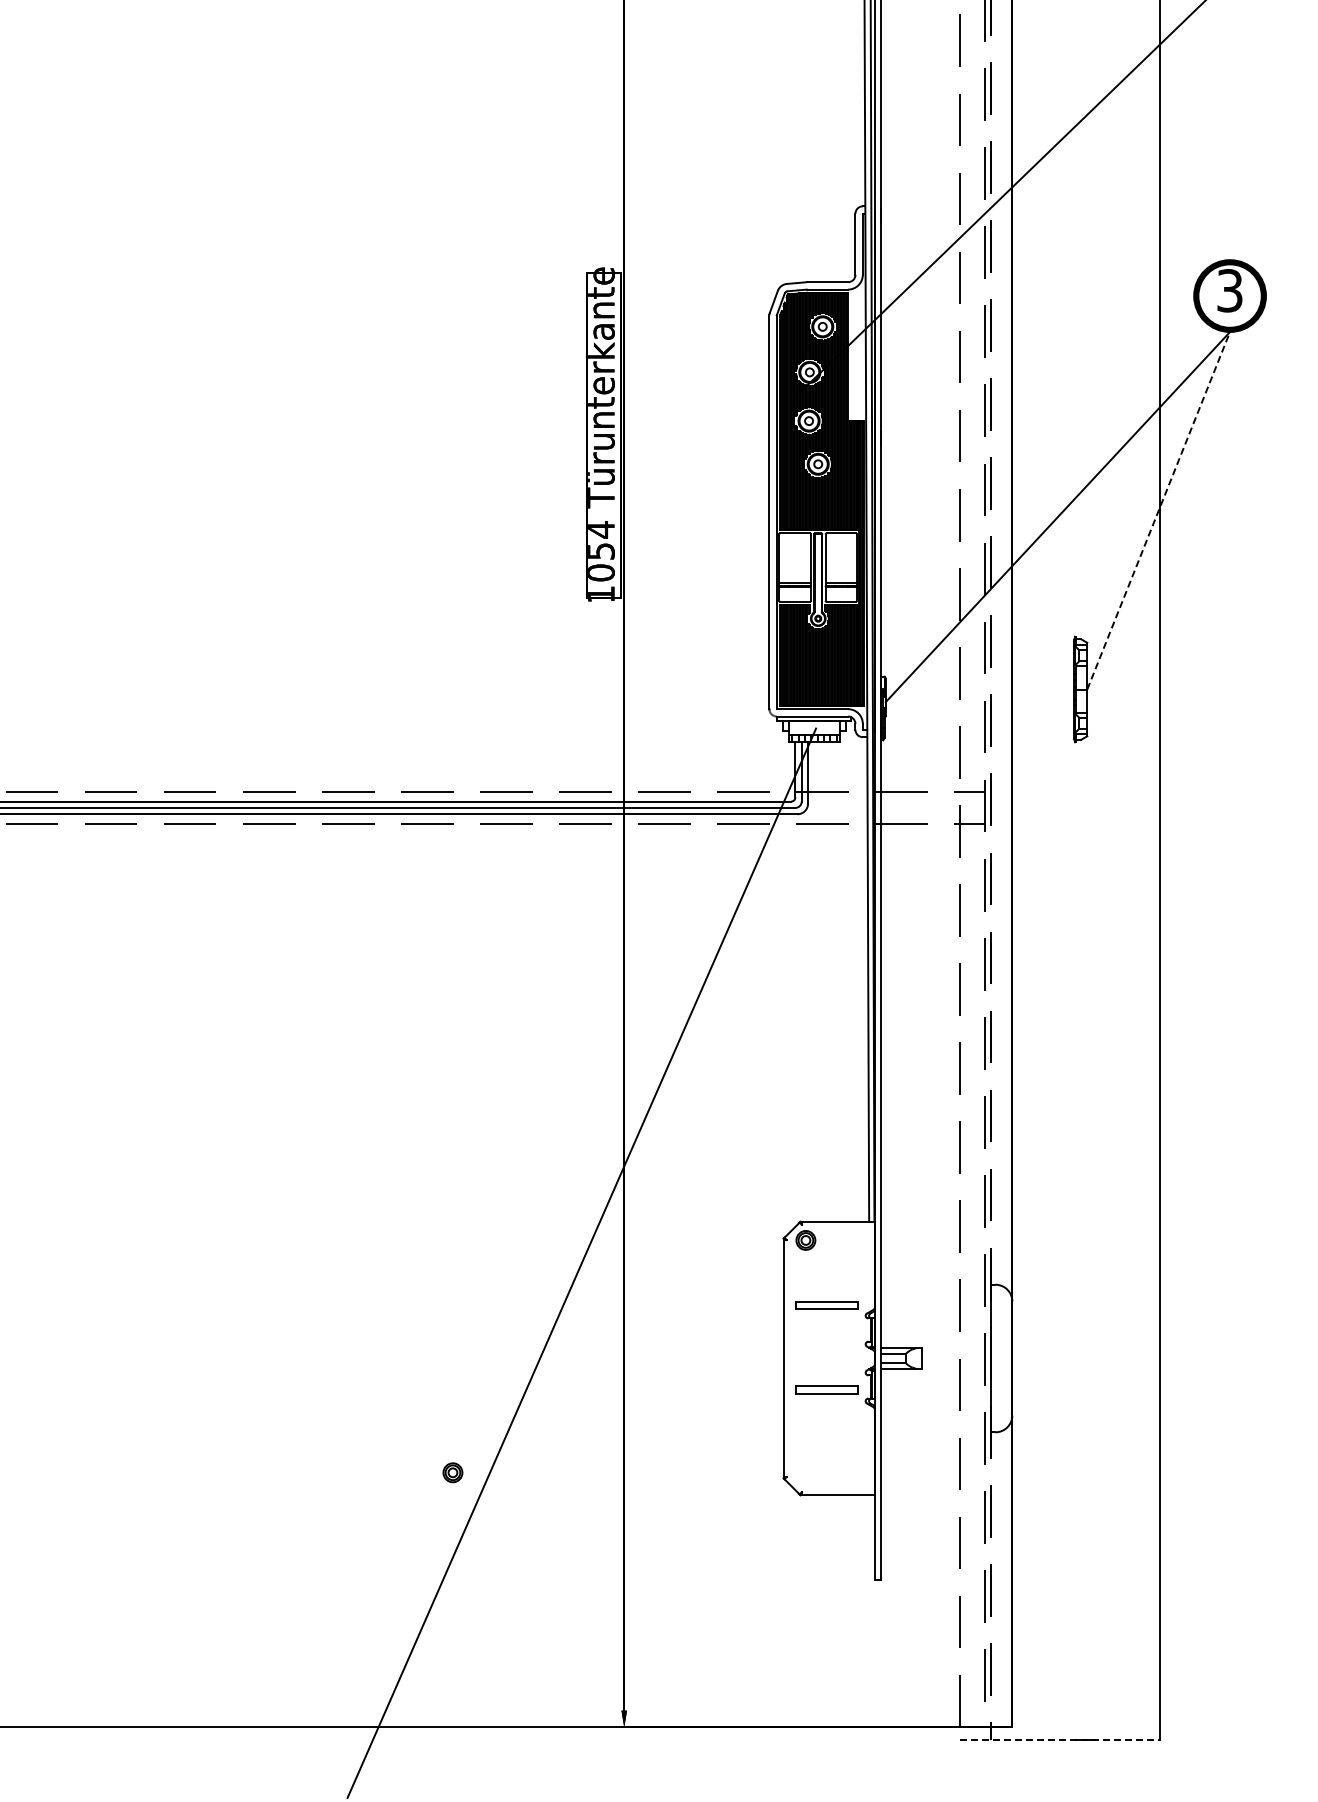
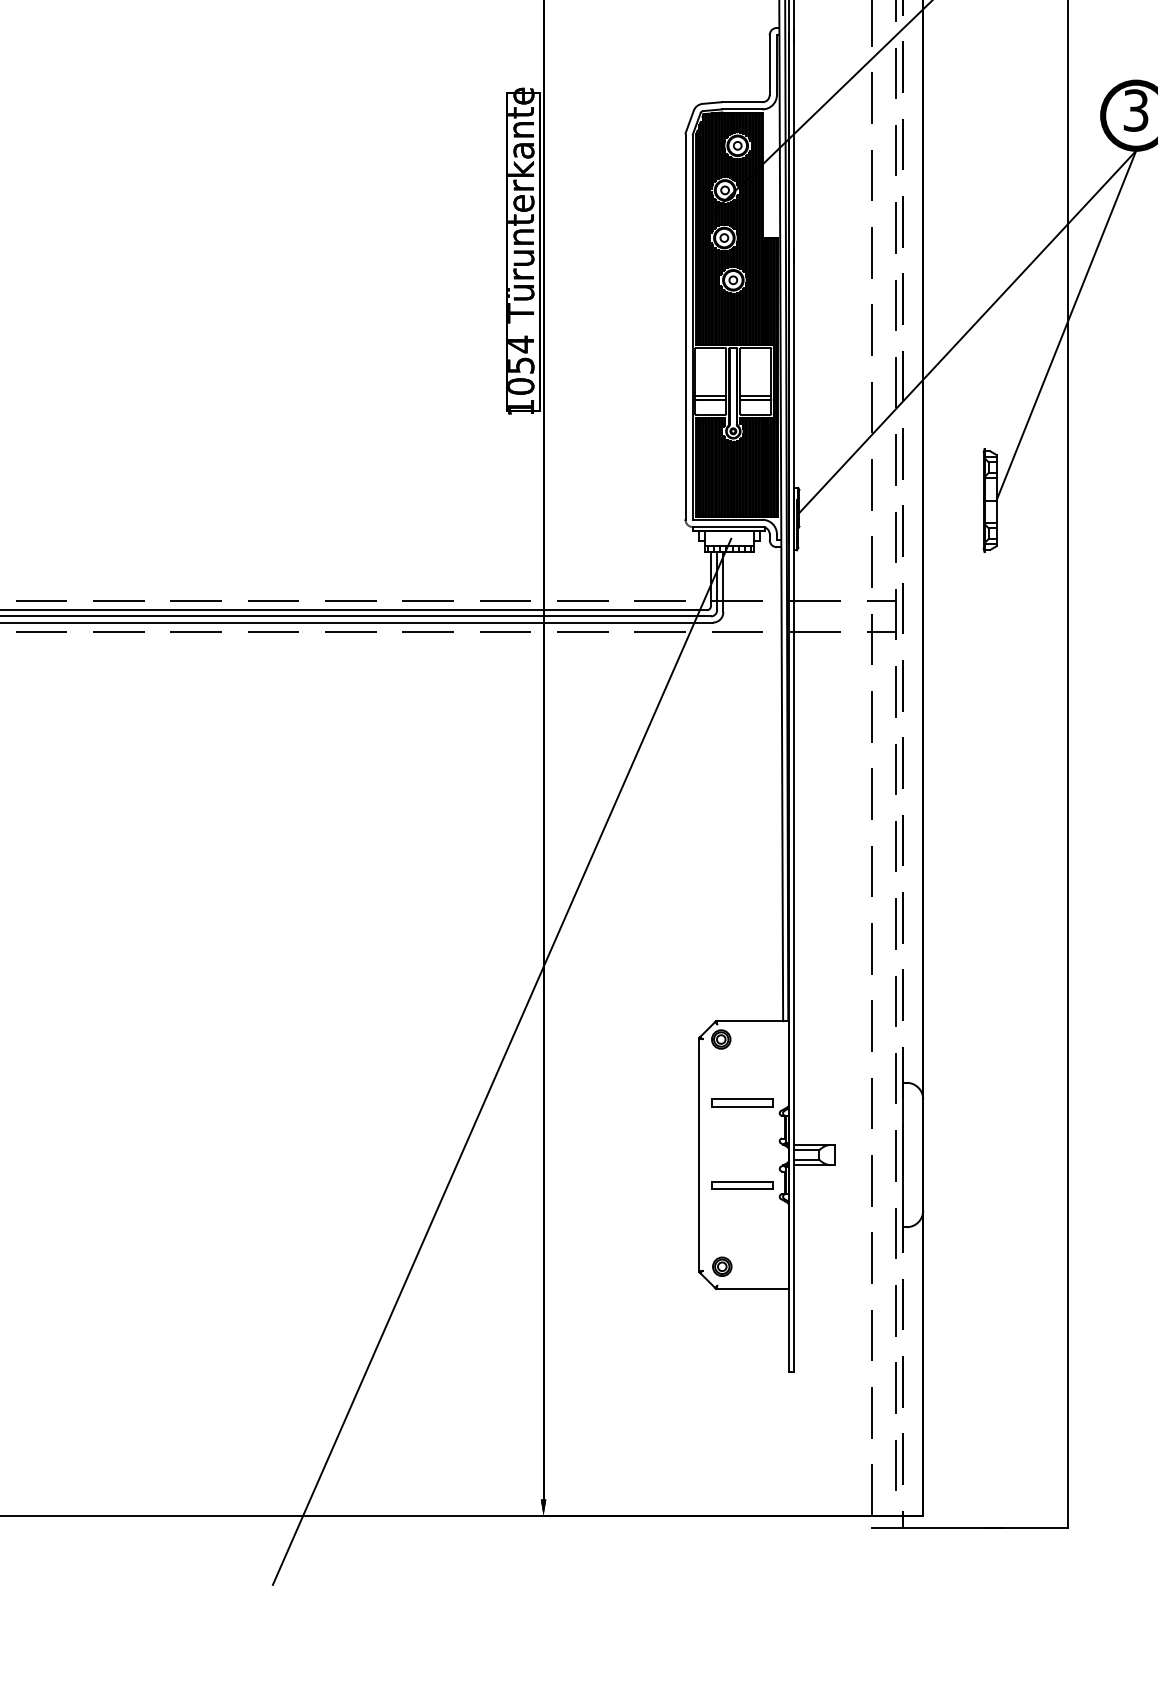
line: (1158, 510) -> (1066, 325), dashed -> solid
part: (452, 1472) -> (721, 1266), moved
line: (1060, 1740) -> (970, 1528), dashed -> solid

